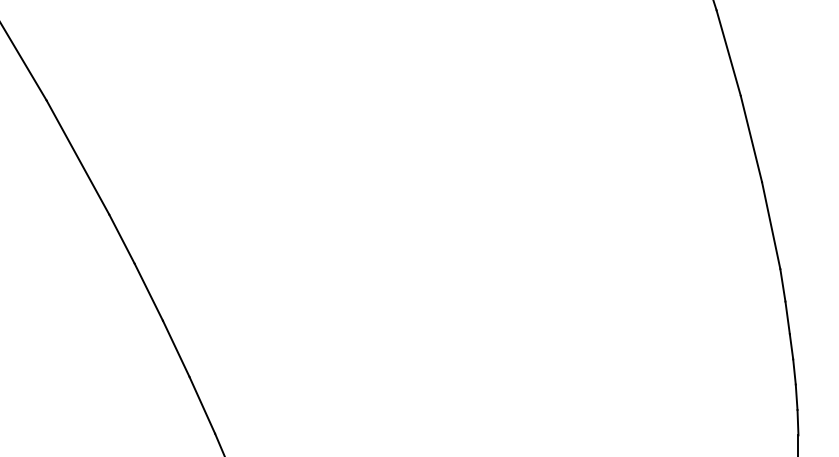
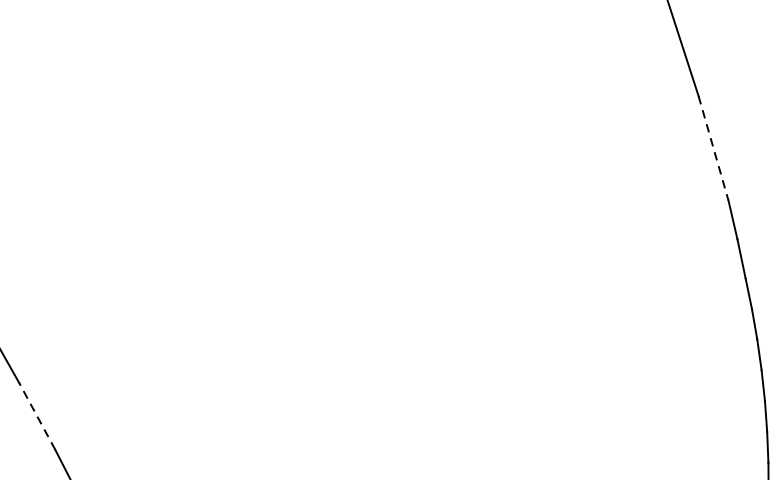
line: (771, 226) -> (713, 149), solid -> dashed
line: (202, 404) -> (37, 415), solid -> dashed

